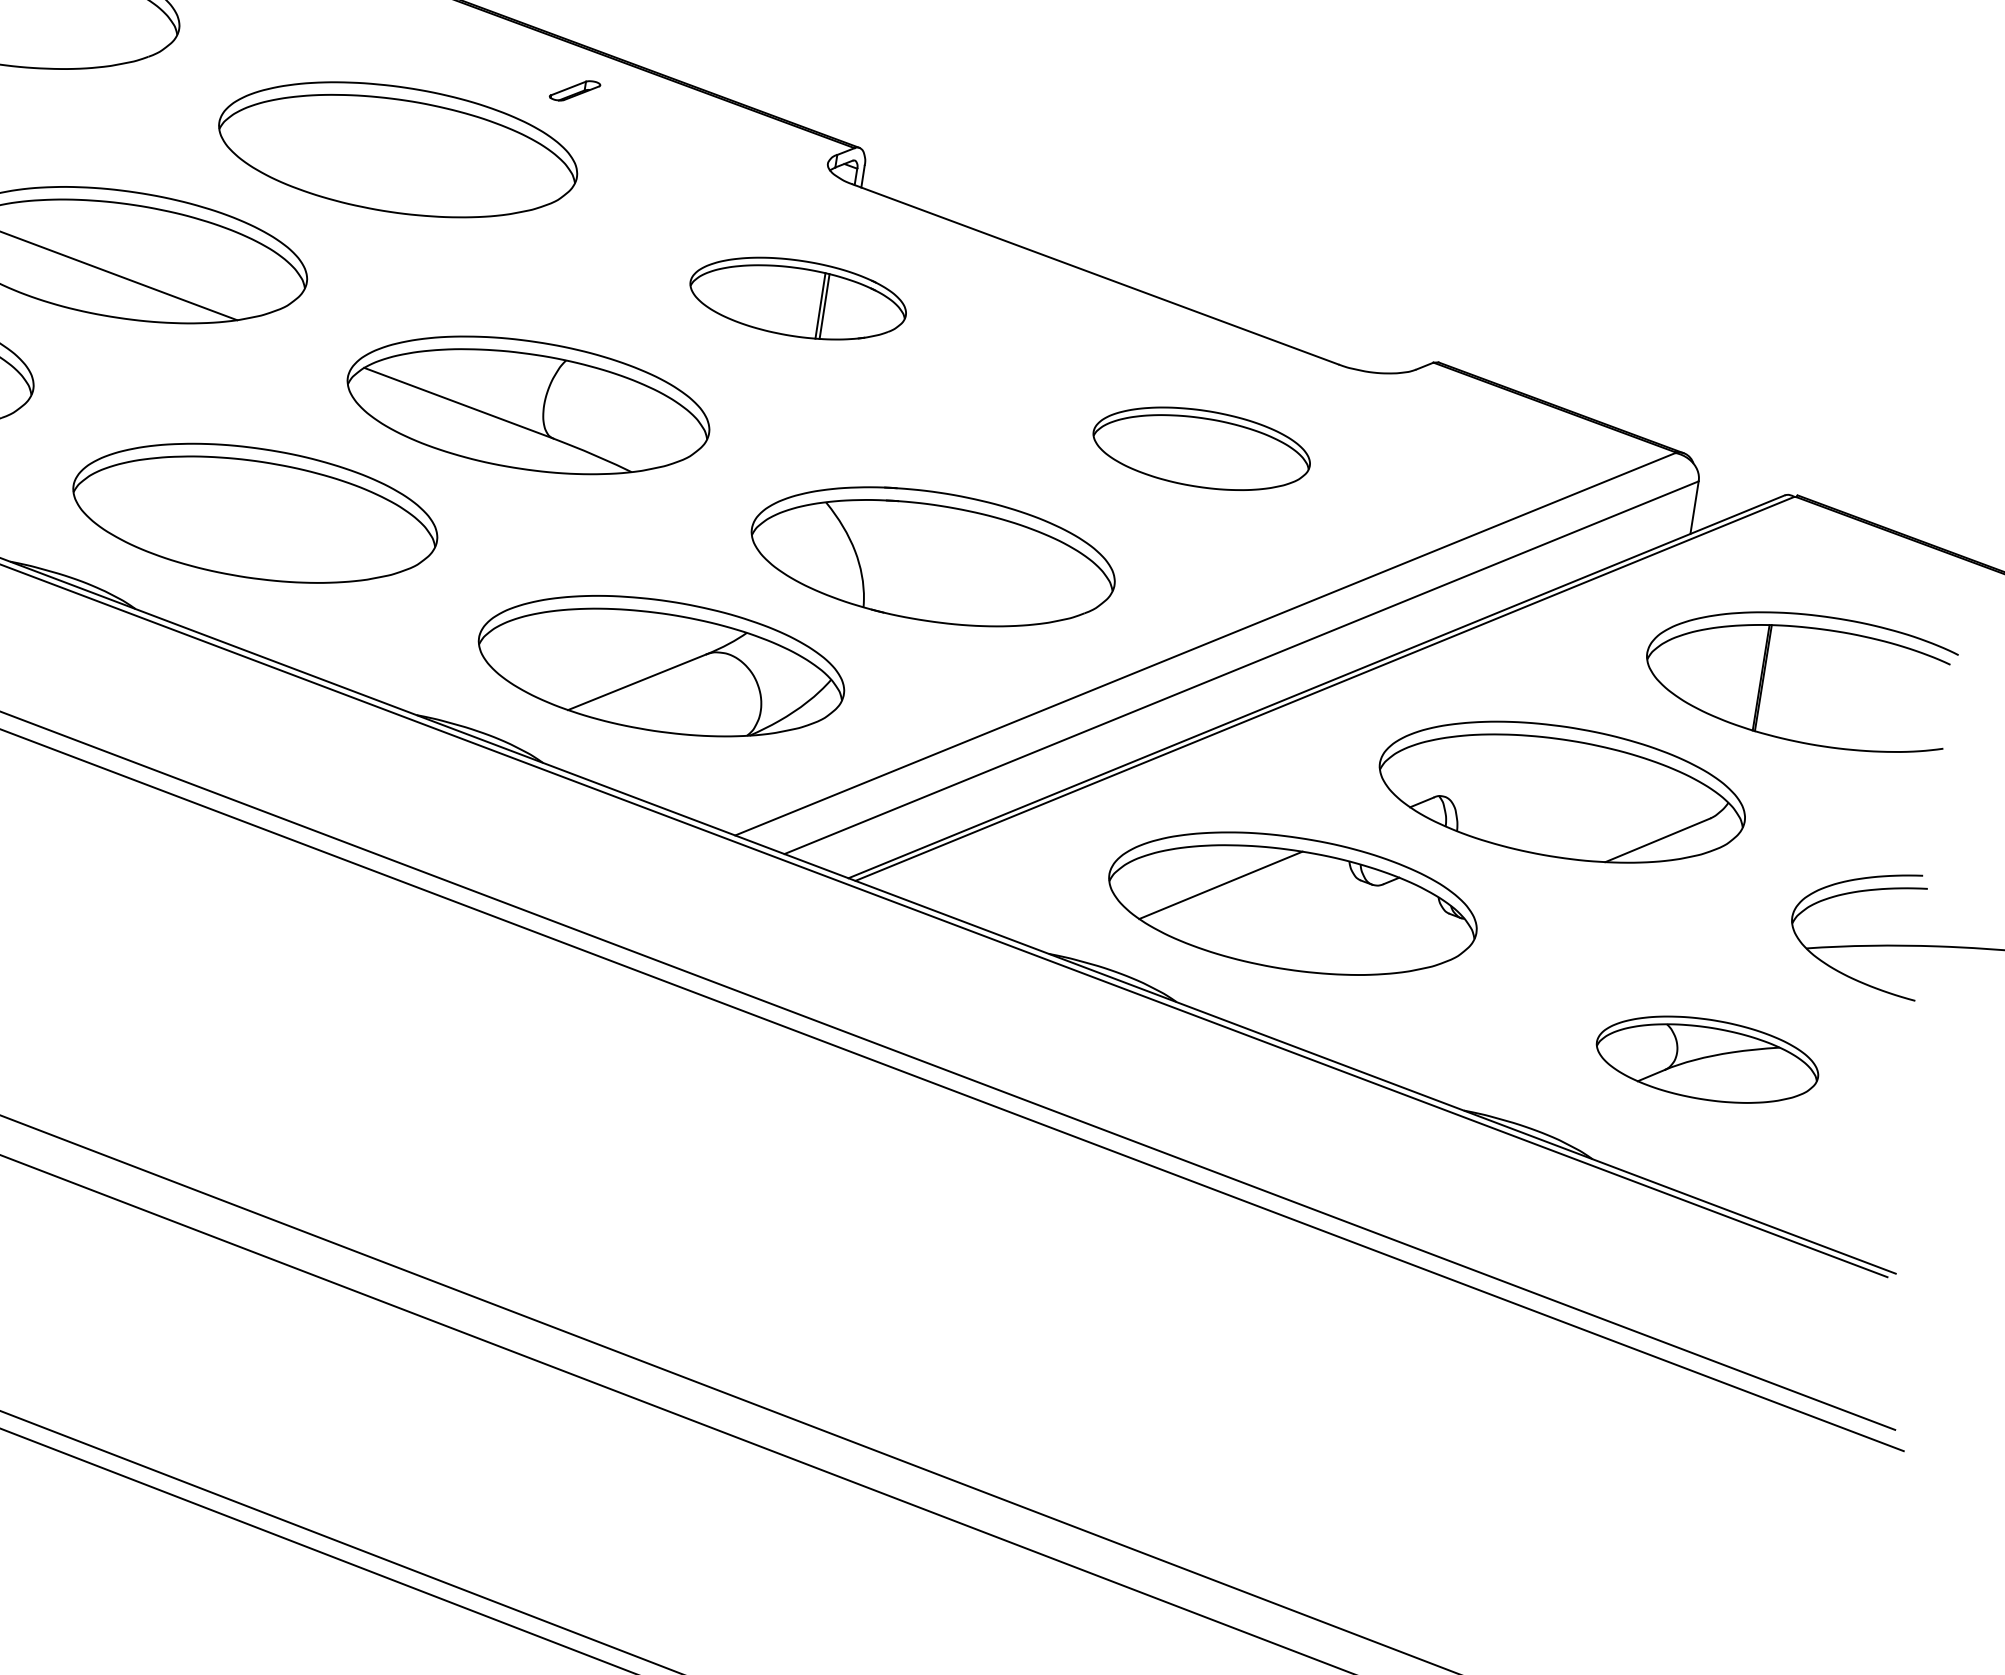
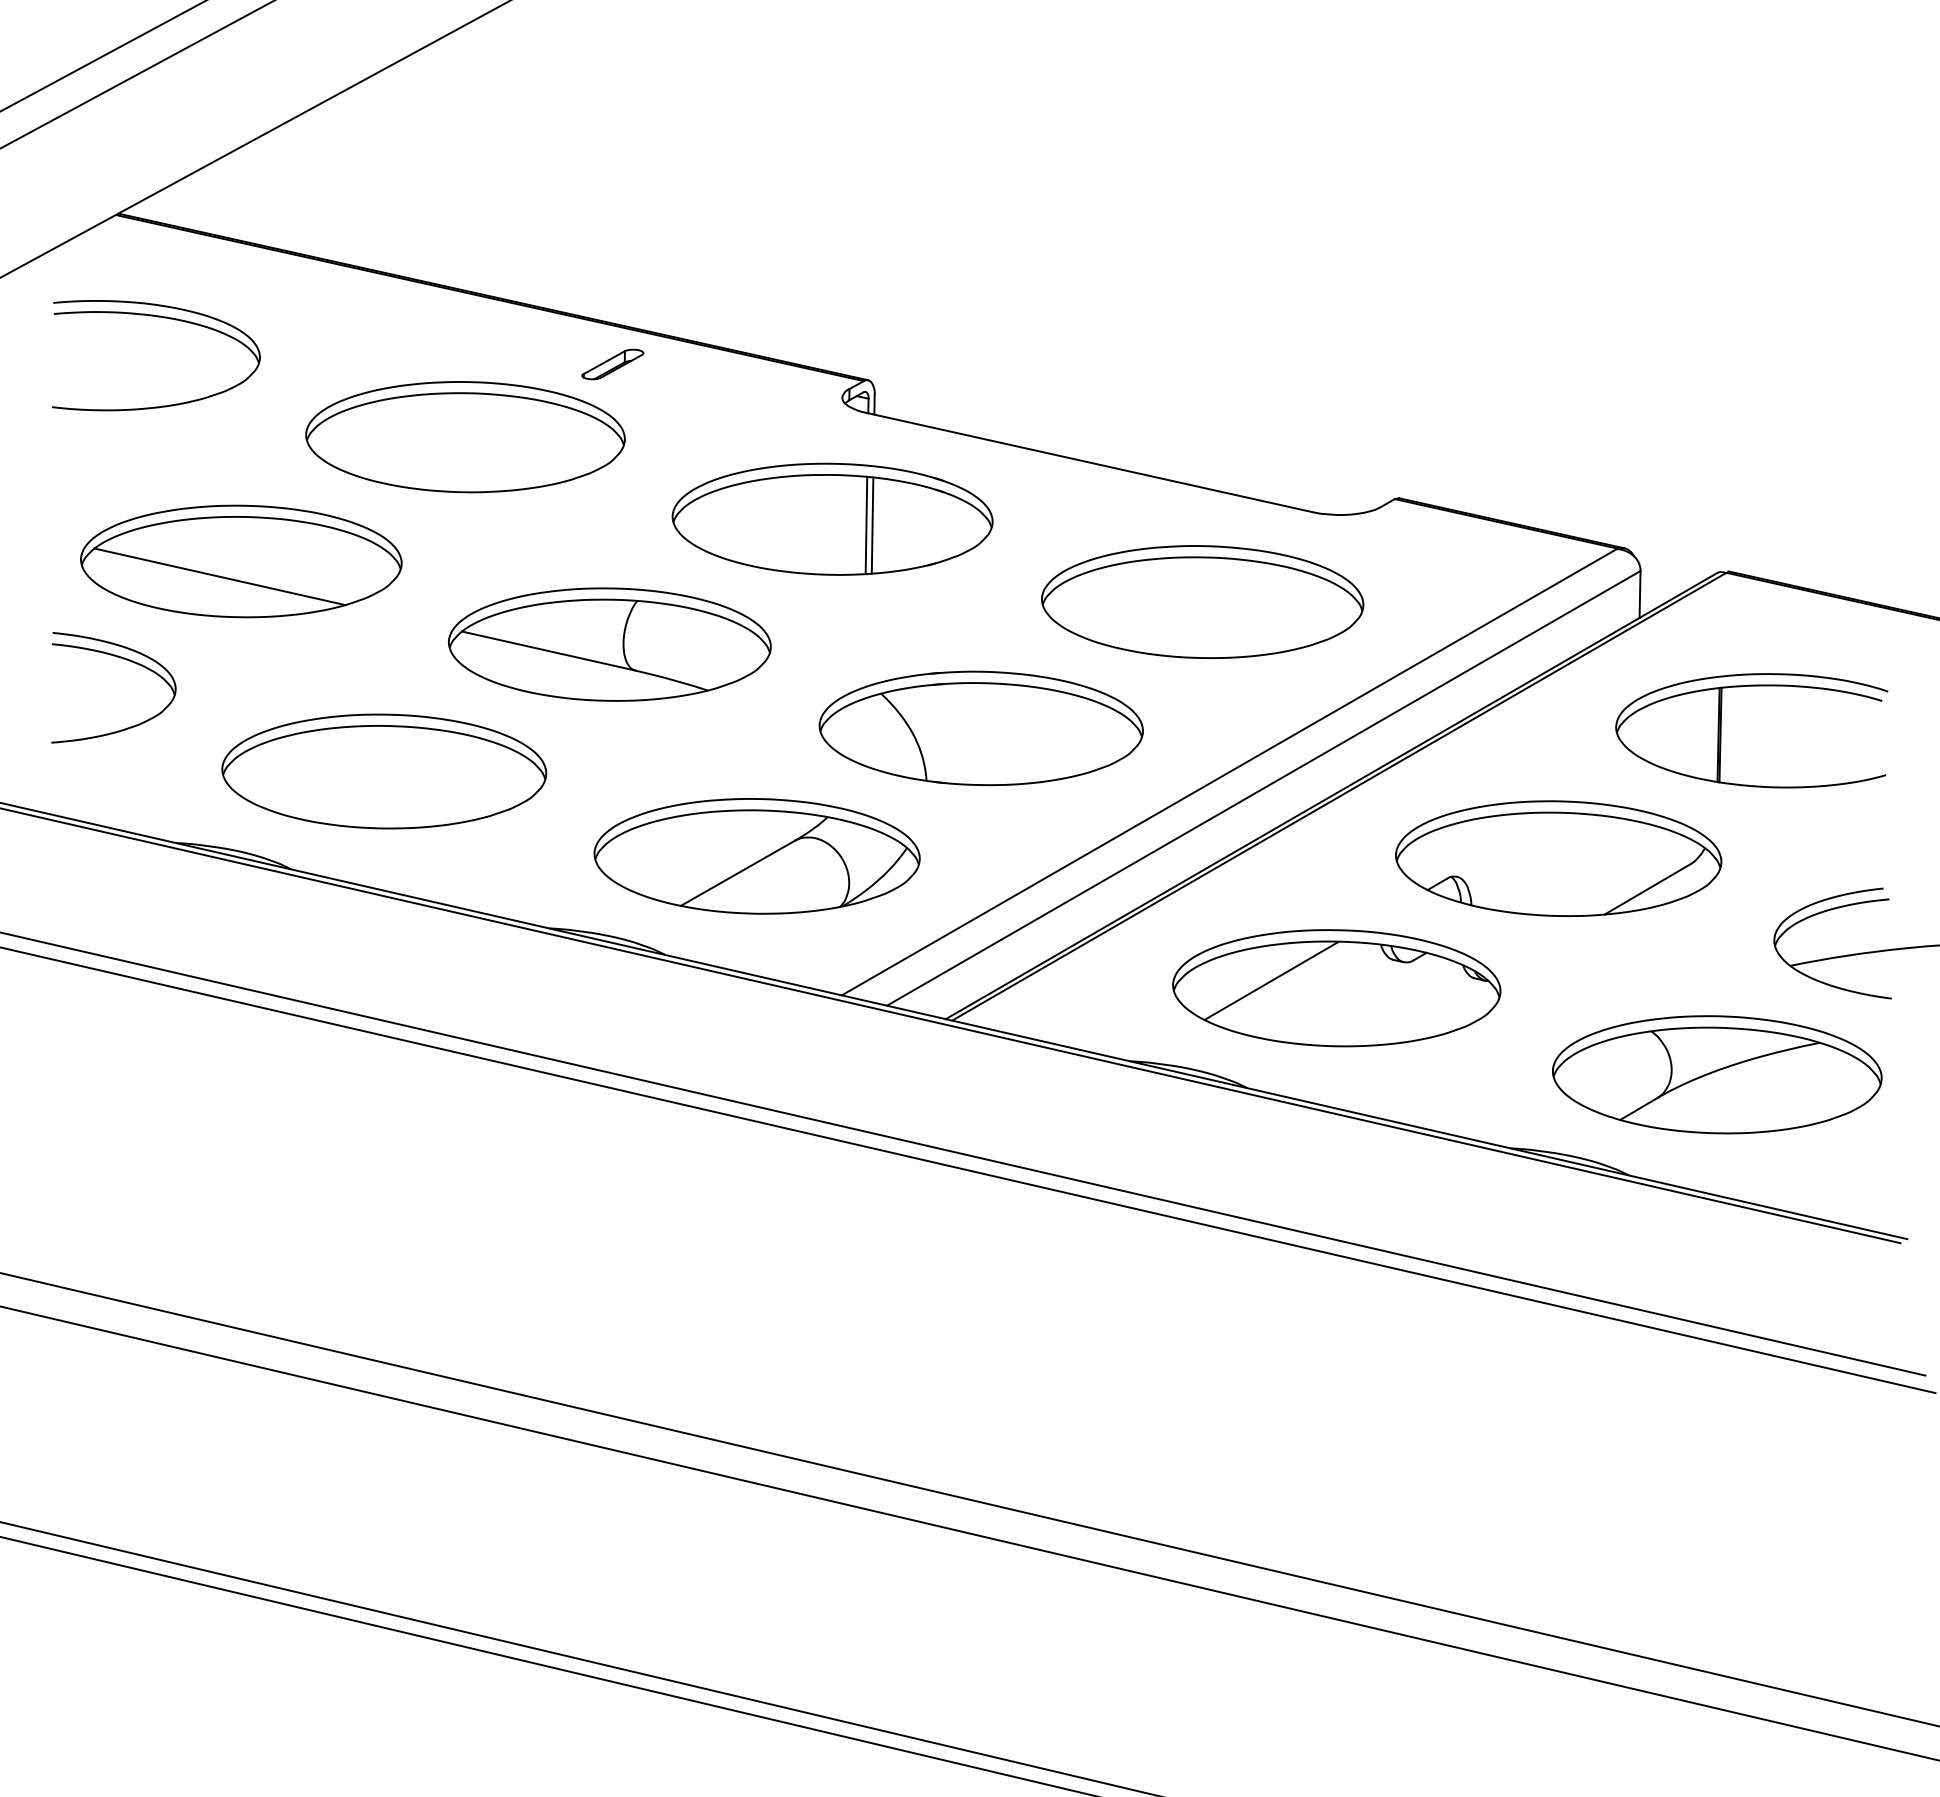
part: (574, 90) -> (612, 364), size x1.43
part: (798, 297) -> (832, 518), size x1.67
part: (1201, 448) -> (1202, 601), size x1.67
part: (1707, 1059) -> (1717, 1074), size x1.67

